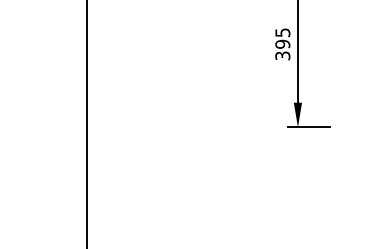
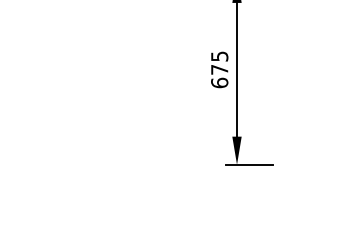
text: (282, 49) -> (219, 75), 395 -> 675

